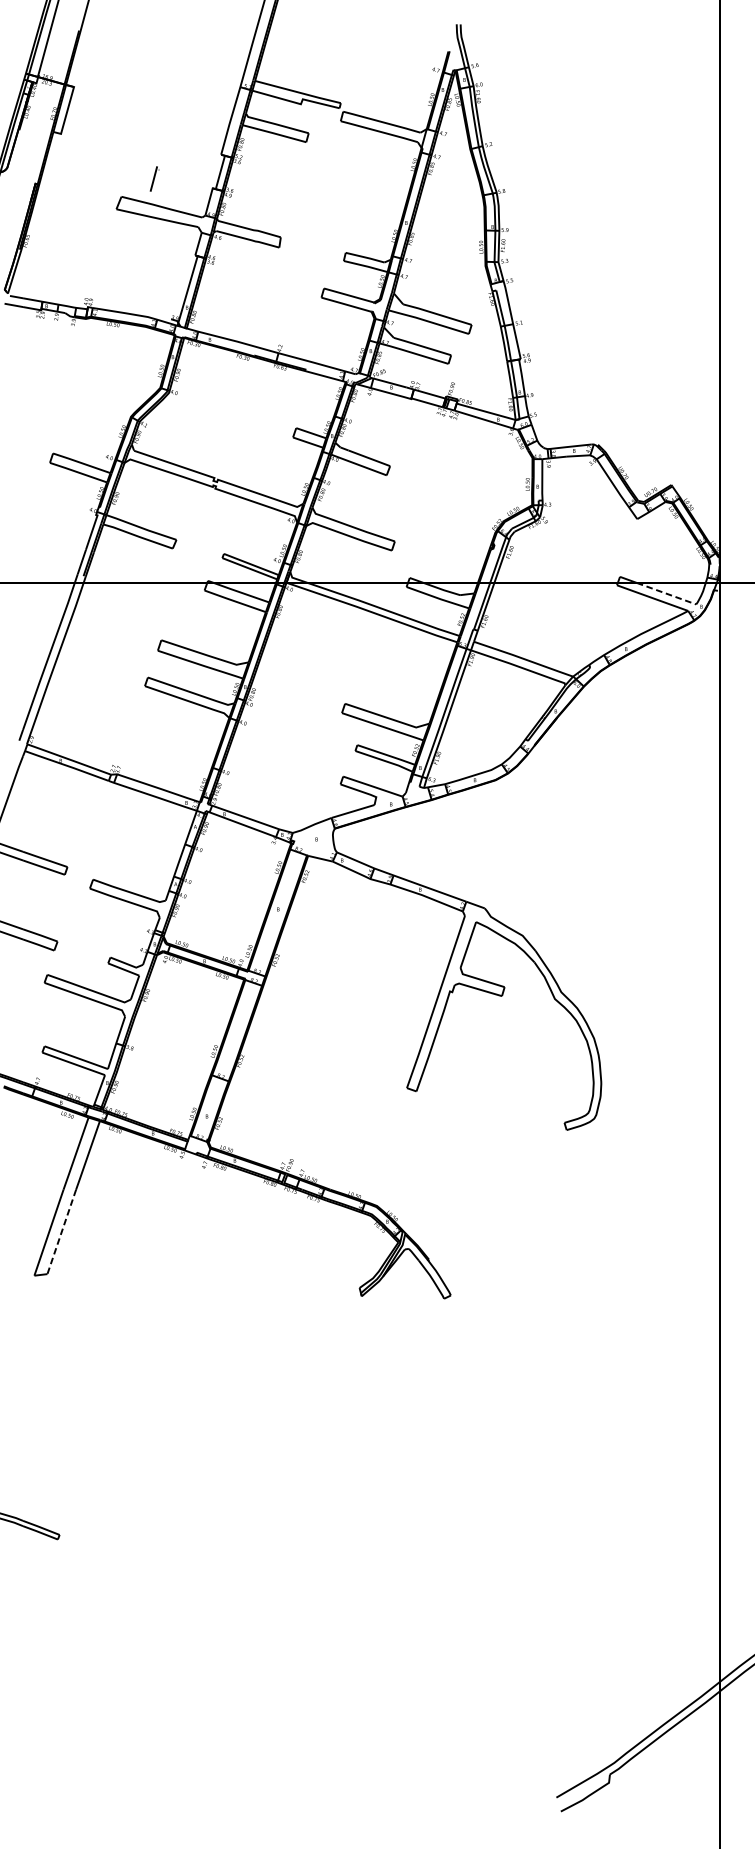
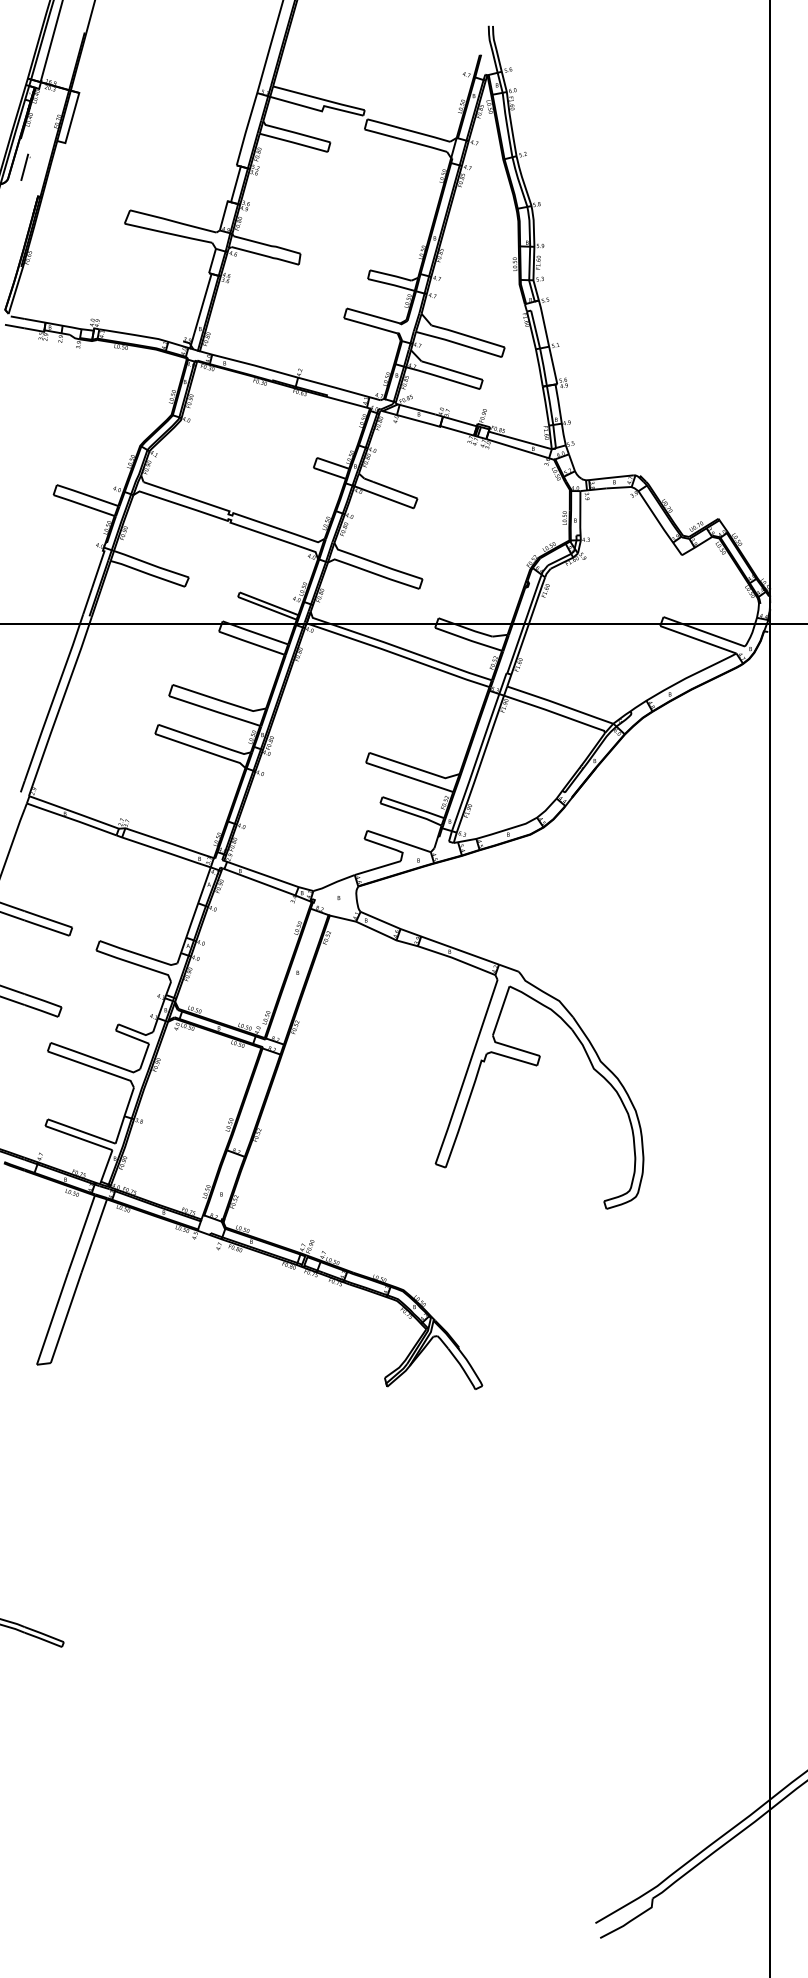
part: (154, 178) -> (25, 166), moved
line: (666, 594) -> (713, 635), dashed -> solid
line: (62, 1231) -> (66, 1317), dashed -> solid

